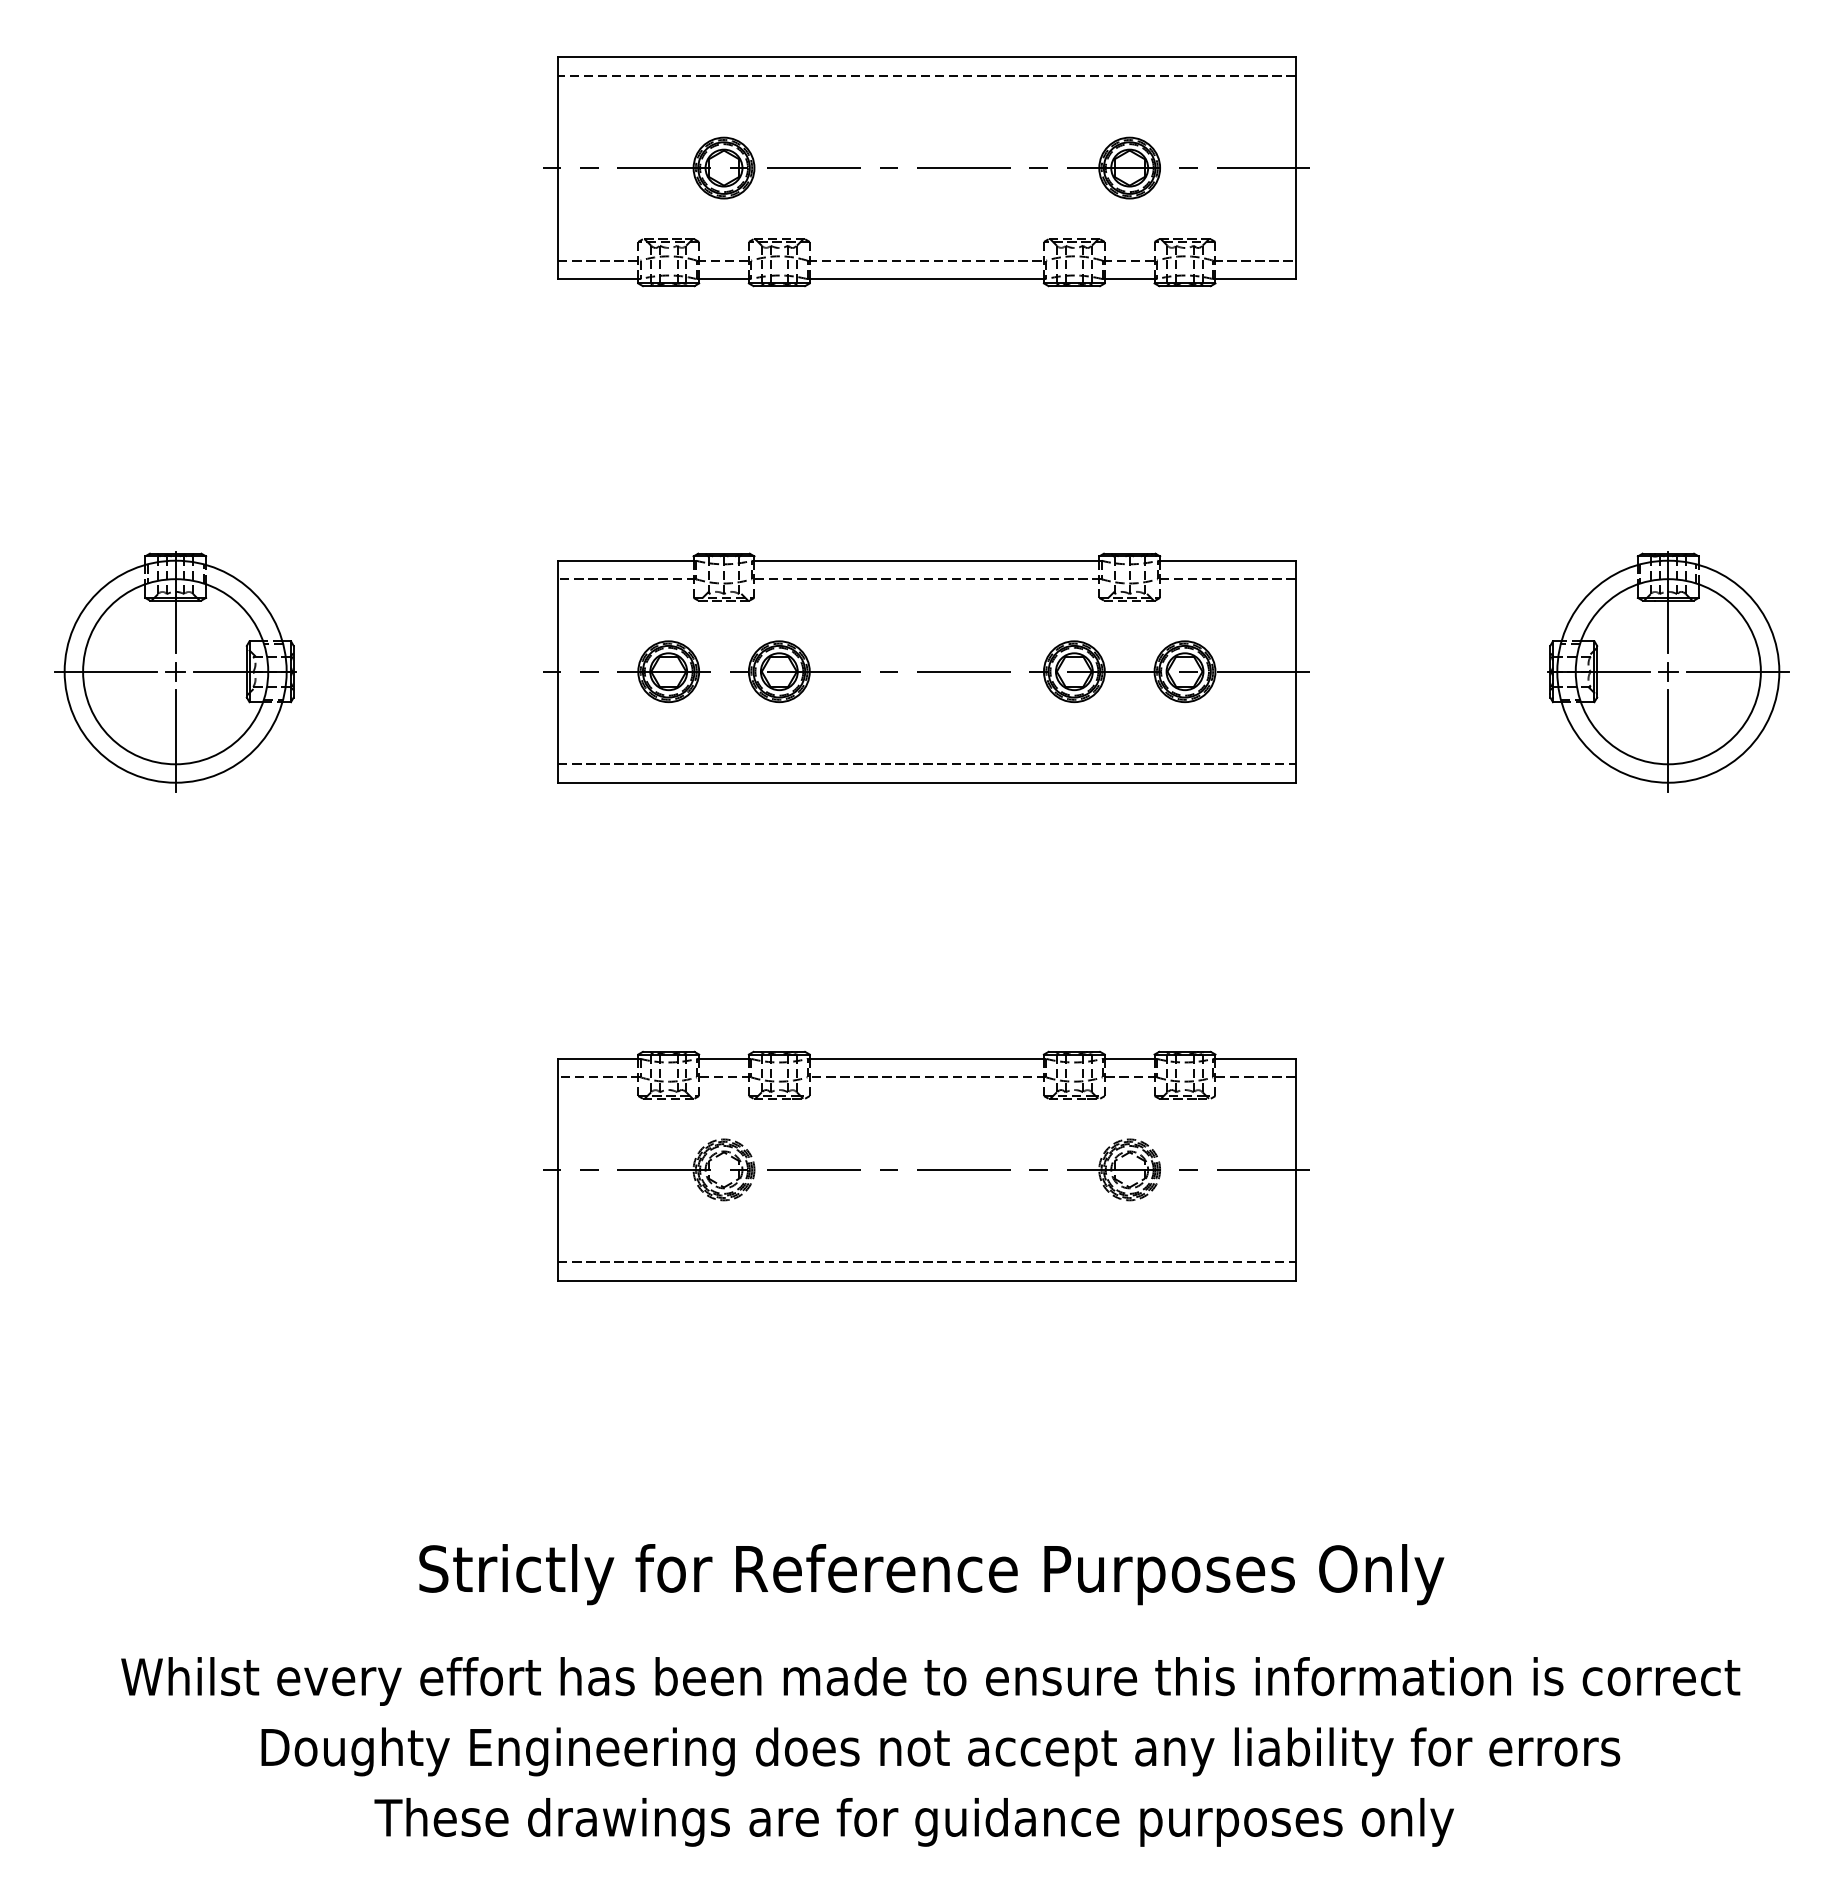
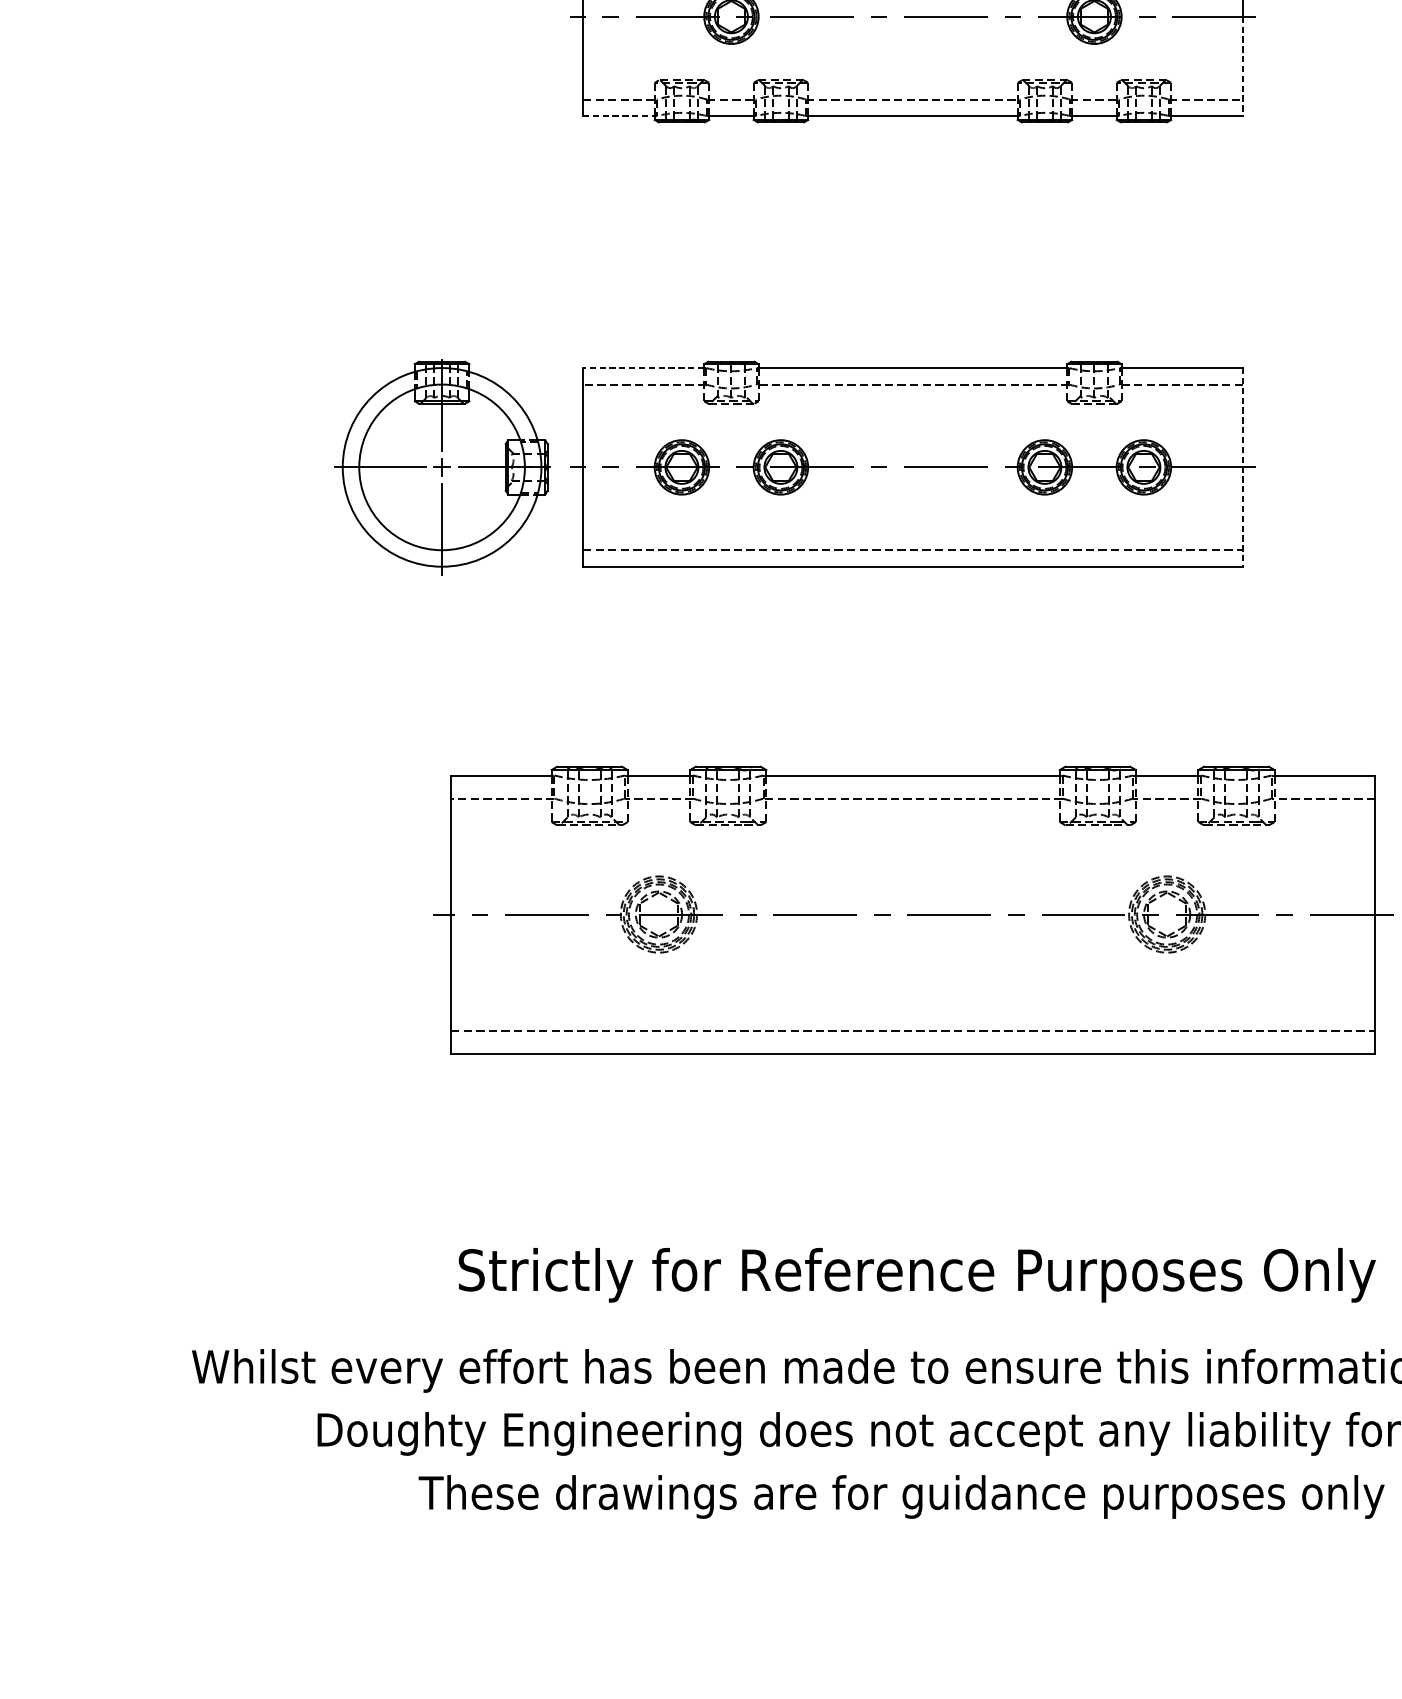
line: (1295, 223) -> (1242, 66), solid -> dashed
line: (598, 279) -> (619, 116), solid -> dashed
line: (625, 560) -> (643, 367), solid -> dashed
part: (175, 671) -> (441, 467), moved
line: (1295, 672) -> (1242, 468), solid -> dashed
part: (926, 1165) -> (912, 909), size x1.4

